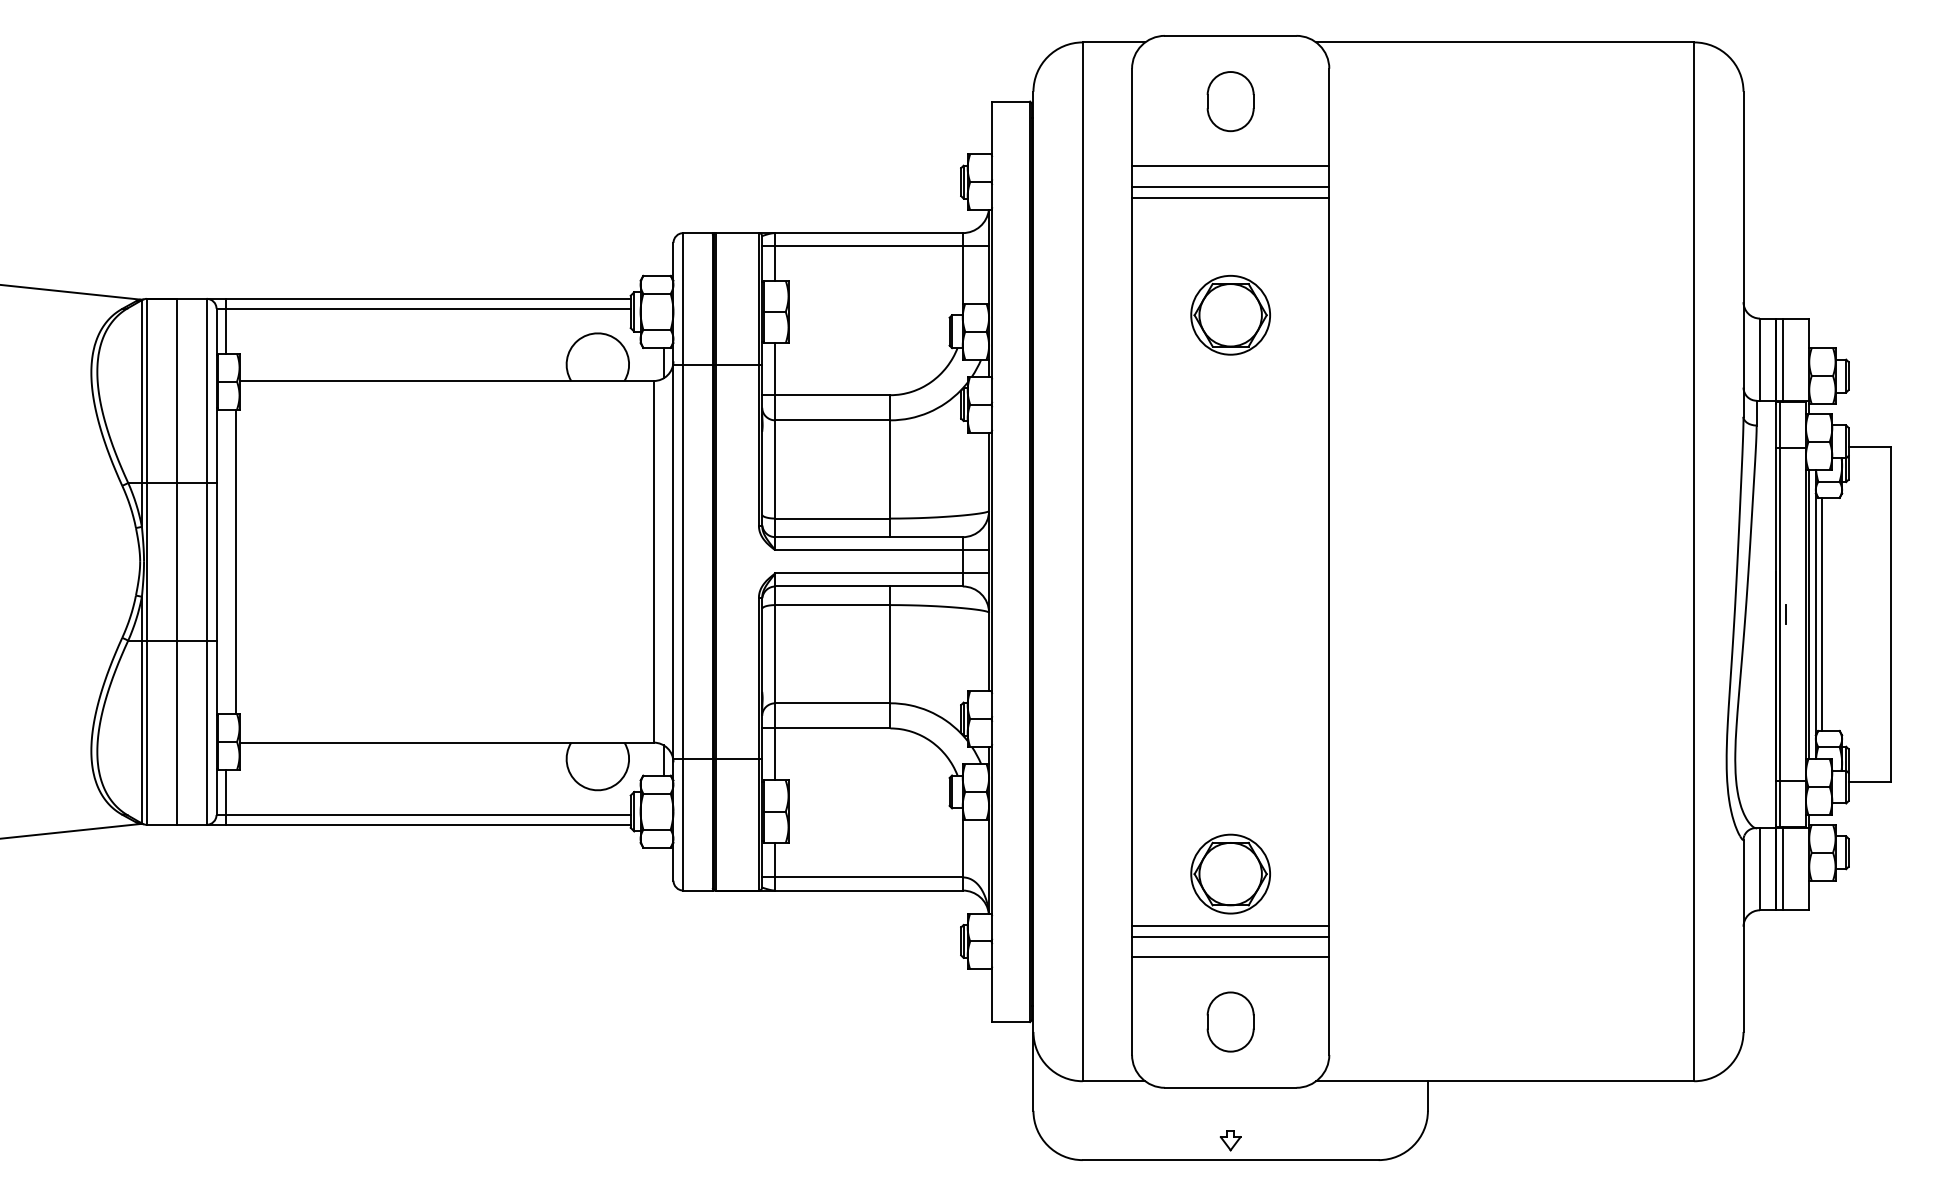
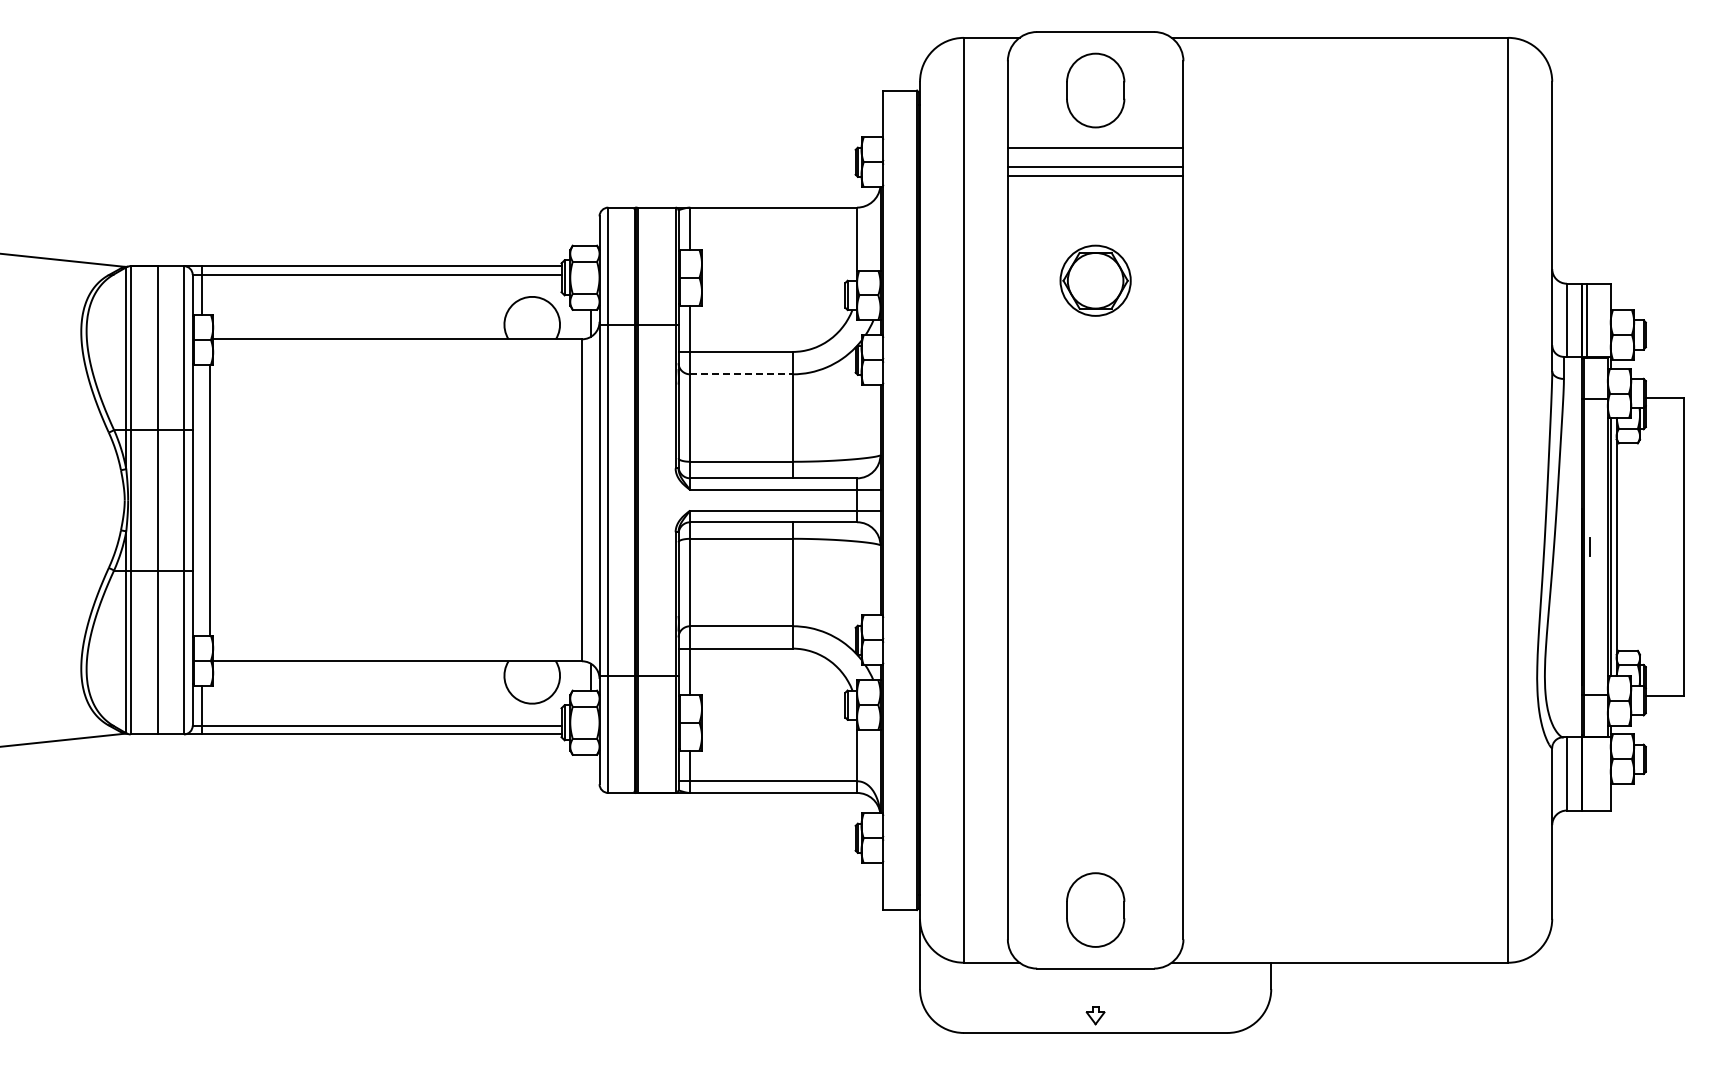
part: (1230, 101) -> (1095, 90), size x1.4
line: (875, 246) -> (779, 219), removed
line: (834, 420) -> (742, 374), solid -> dashed
line: (1822, 613) -> (1622, 546), removed
line: (1783, 868) -> (1587, 773), removed
part: (1230, 874) -> (1095, 778), removed
line: (1230, 925) -> (1095, 824), removed
line: (1230, 936) -> (1095, 833), removed
line: (1230, 957) -> (1095, 852), removed
part: (1230, 1021) -> (1095, 909), size x1.4

